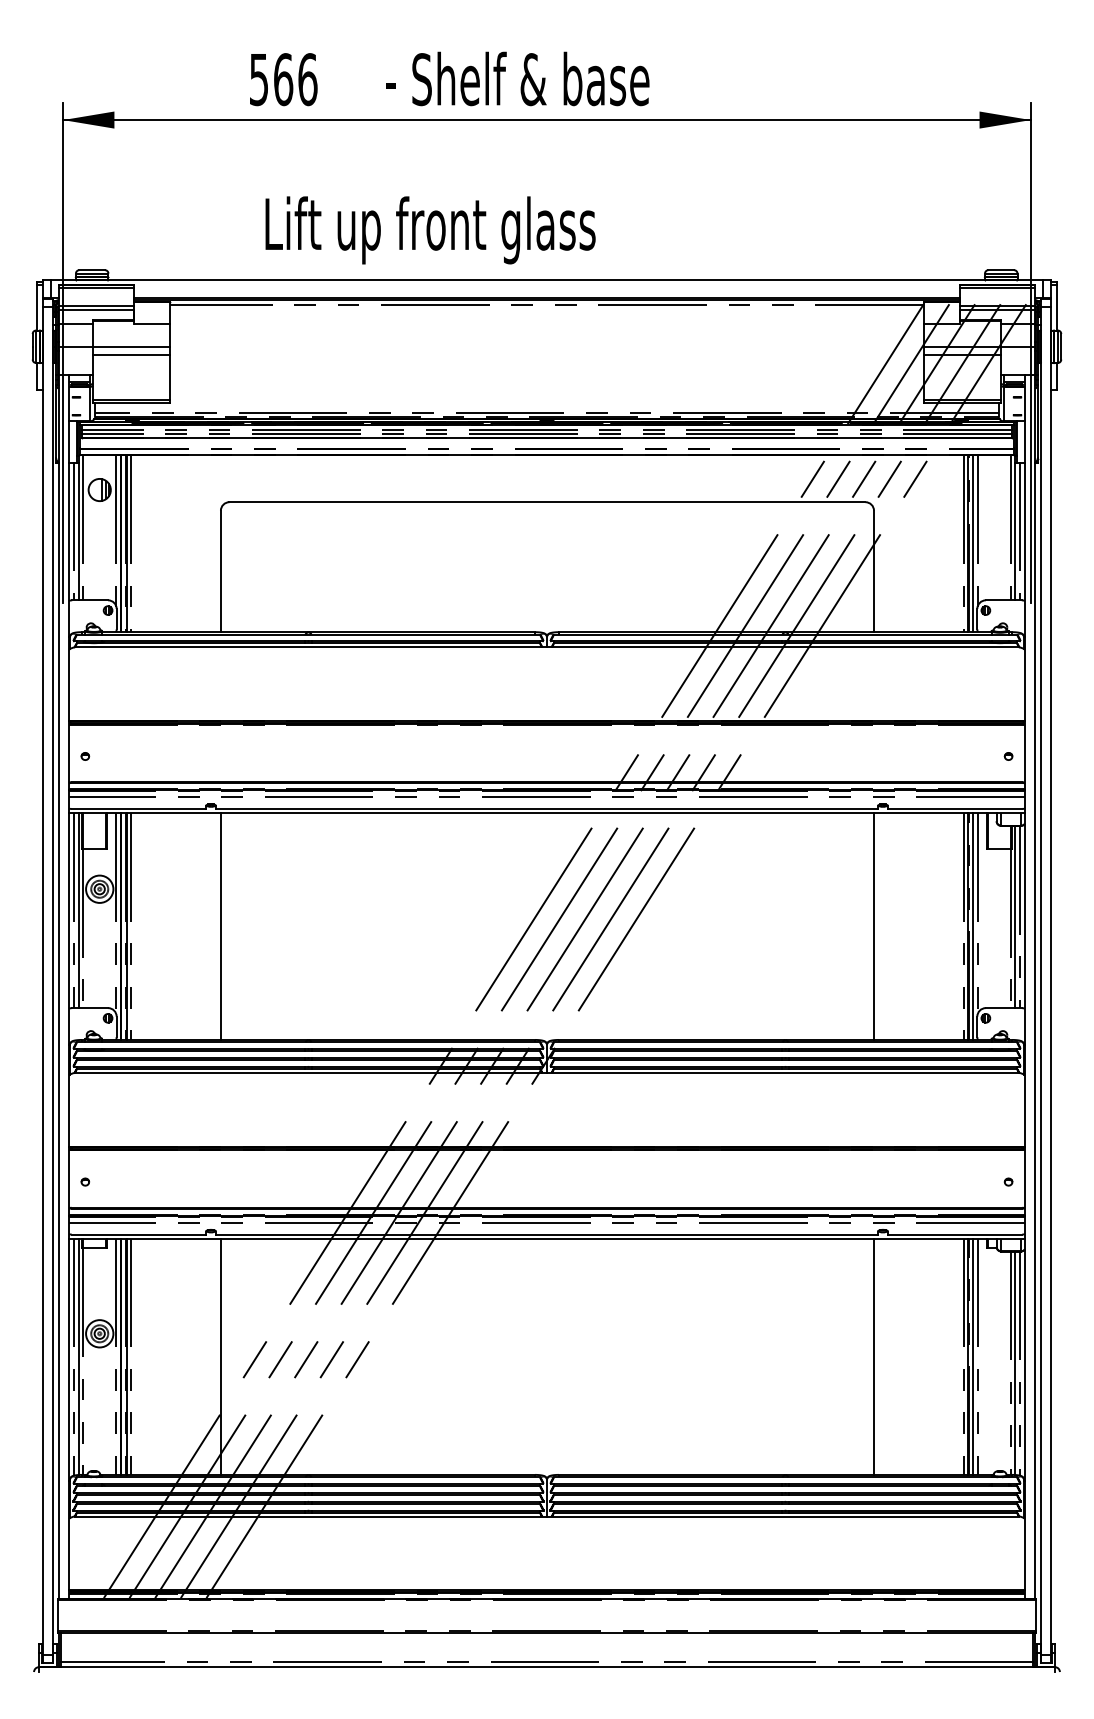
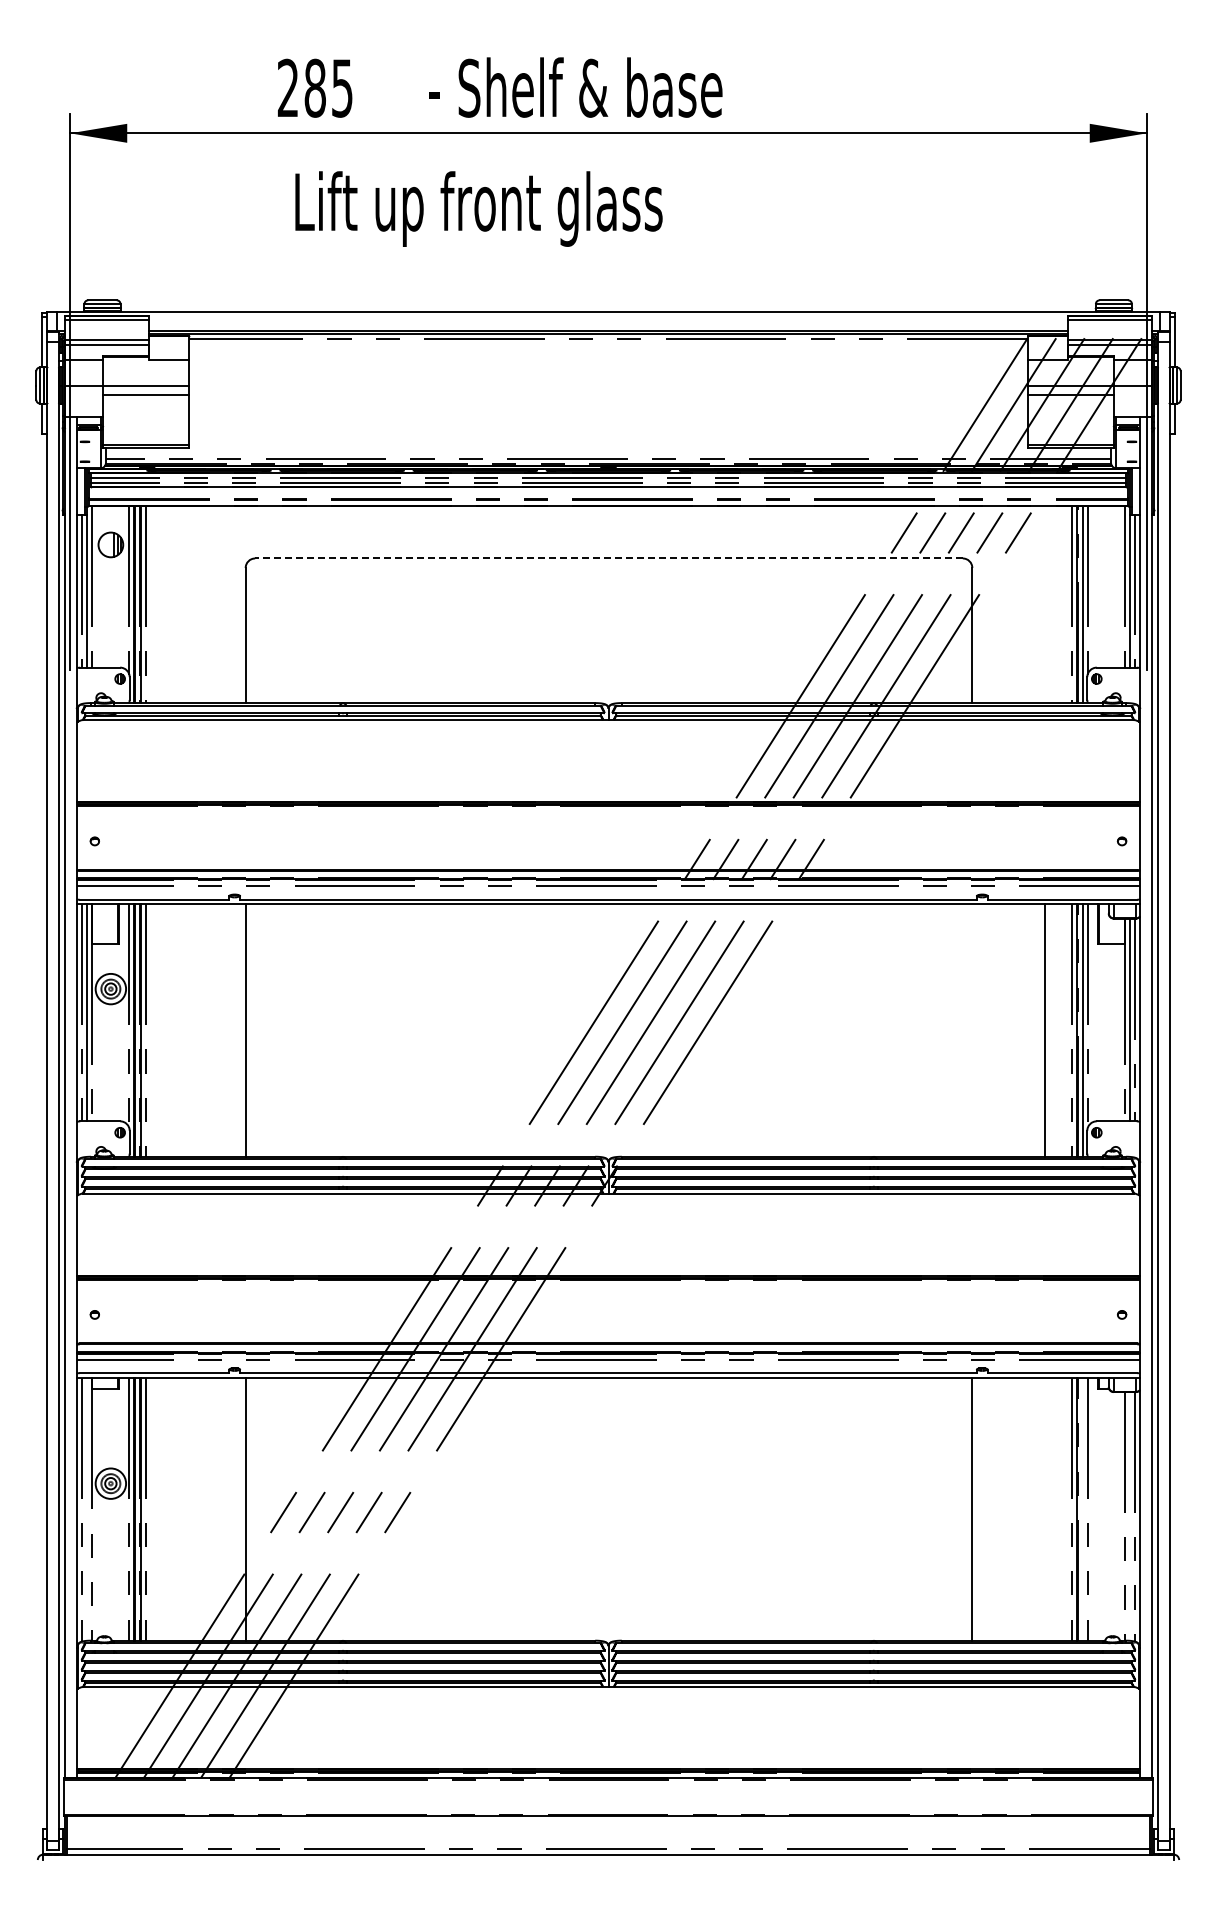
text: (283, 78) -> (315, 87), 566 -> 285
text: (430, 229) -> (478, 208), moved
line: (547, 502) -> (609, 558), solid -> dashed
line: (874, 926) -> (1045, 1030), moved
line: (78, 1356) -> (87, 1508), removed
line: (973, 1356) -> (1082, 1508), removed
line: (1015, 1363) -> (1129, 1516), removed

